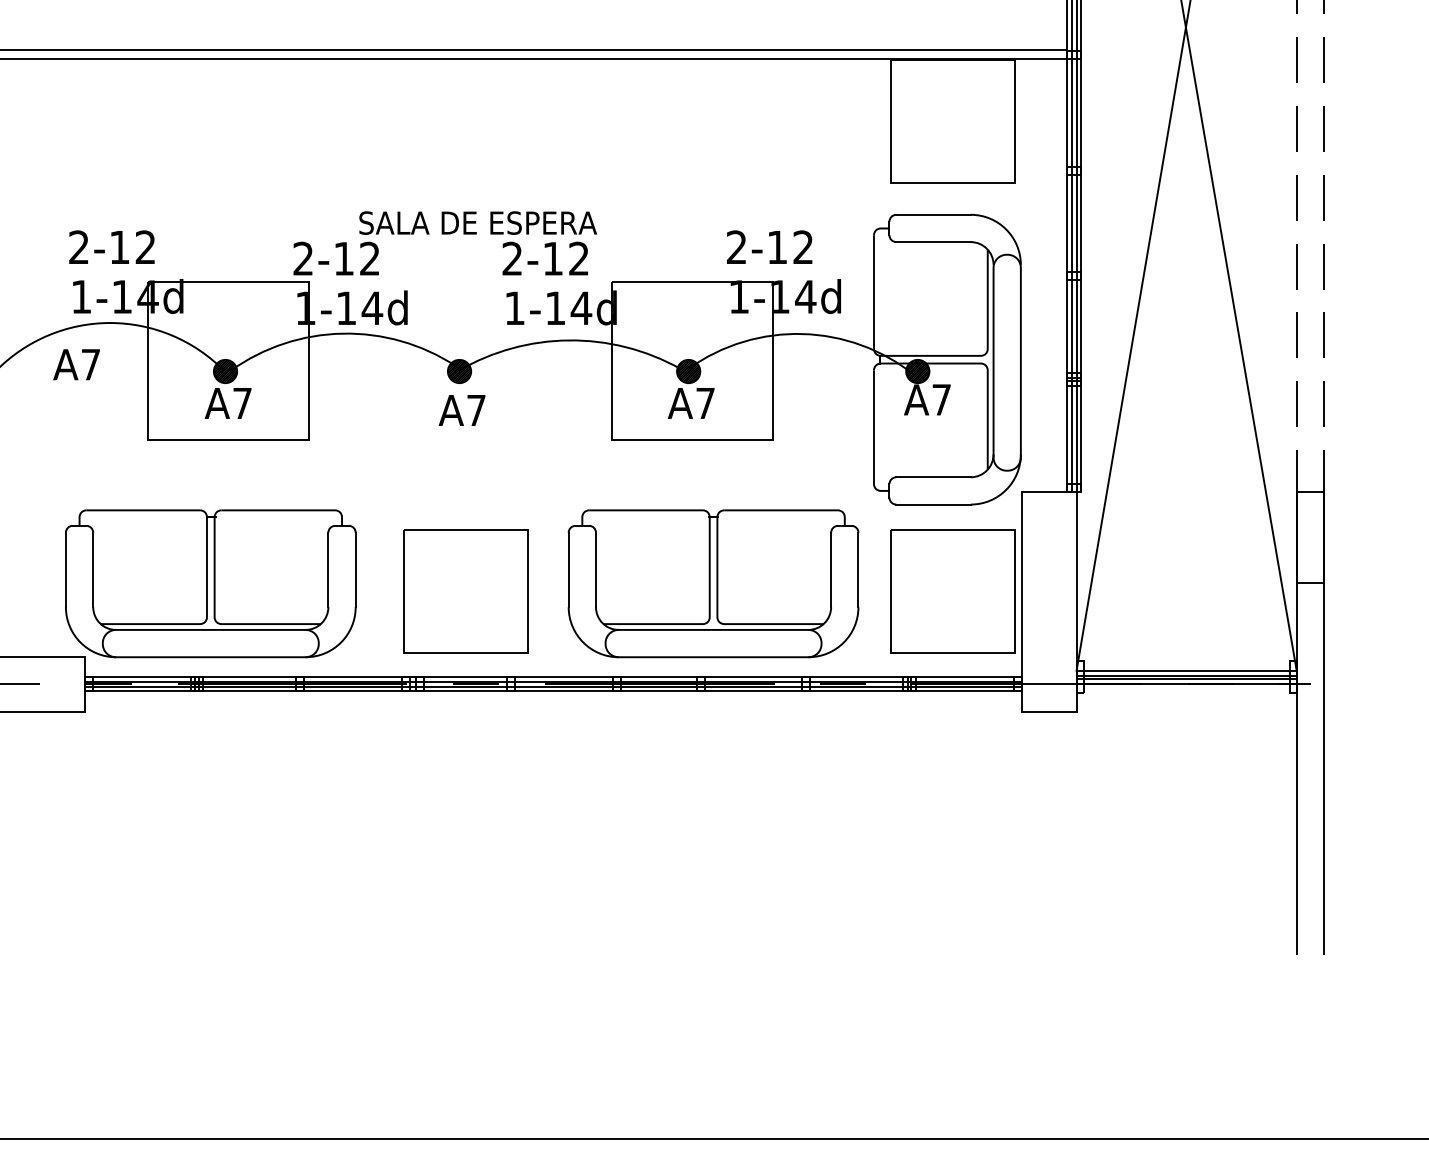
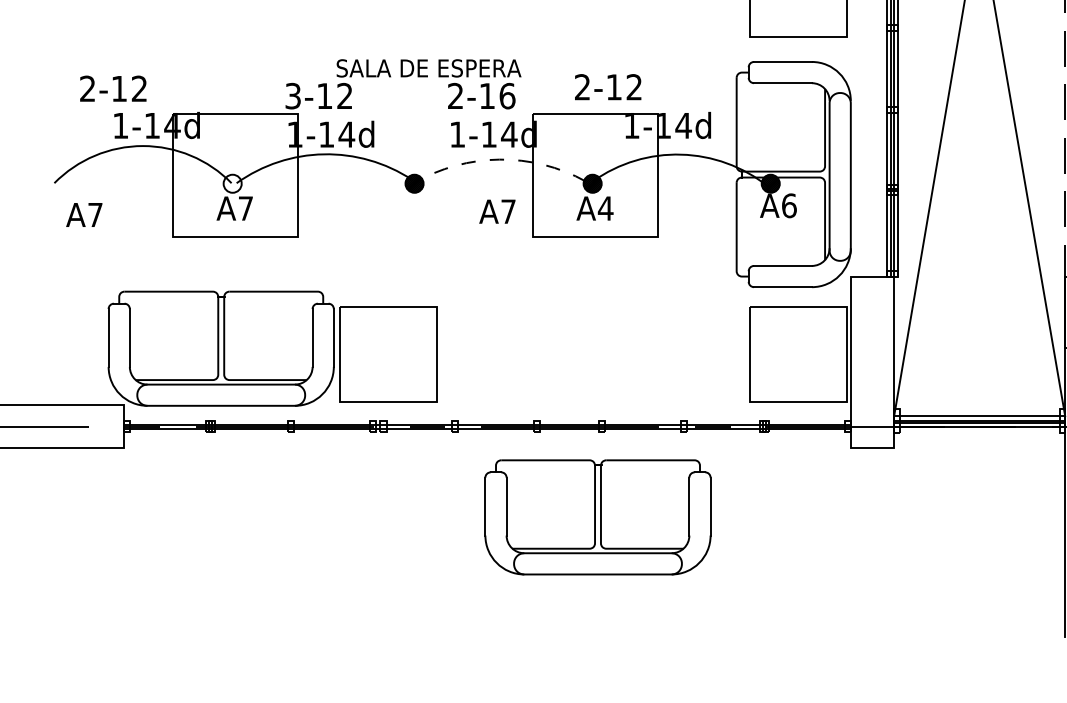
text: (111, 246) -> (112, 88), moved
text: (769, 246) -> (608, 86), moved
text: (303, 258) -> (293, 95), 2-12 -> 3-12
text: (579, 258) -> (507, 95), 2-12 -> 2-16
arc: (569, 340) -> (500, 159), solid -> dashed
text: (76, 364) -> (84, 214), moved
hatch: (225, 371) -> (232, 183), removed
text: (941, 399) -> (789, 205), A7 -> A6
text: (705, 403) -> (605, 208), A7 -> A4
text: (461, 410) -> (496, 211), moved
part: (713, 583) -> (597, 517), moved
part: (465, 591) -> (388, 354), moved
line: (553, 677) -> (487, 421), removed
line: (553, 691) -> (487, 432), removed

